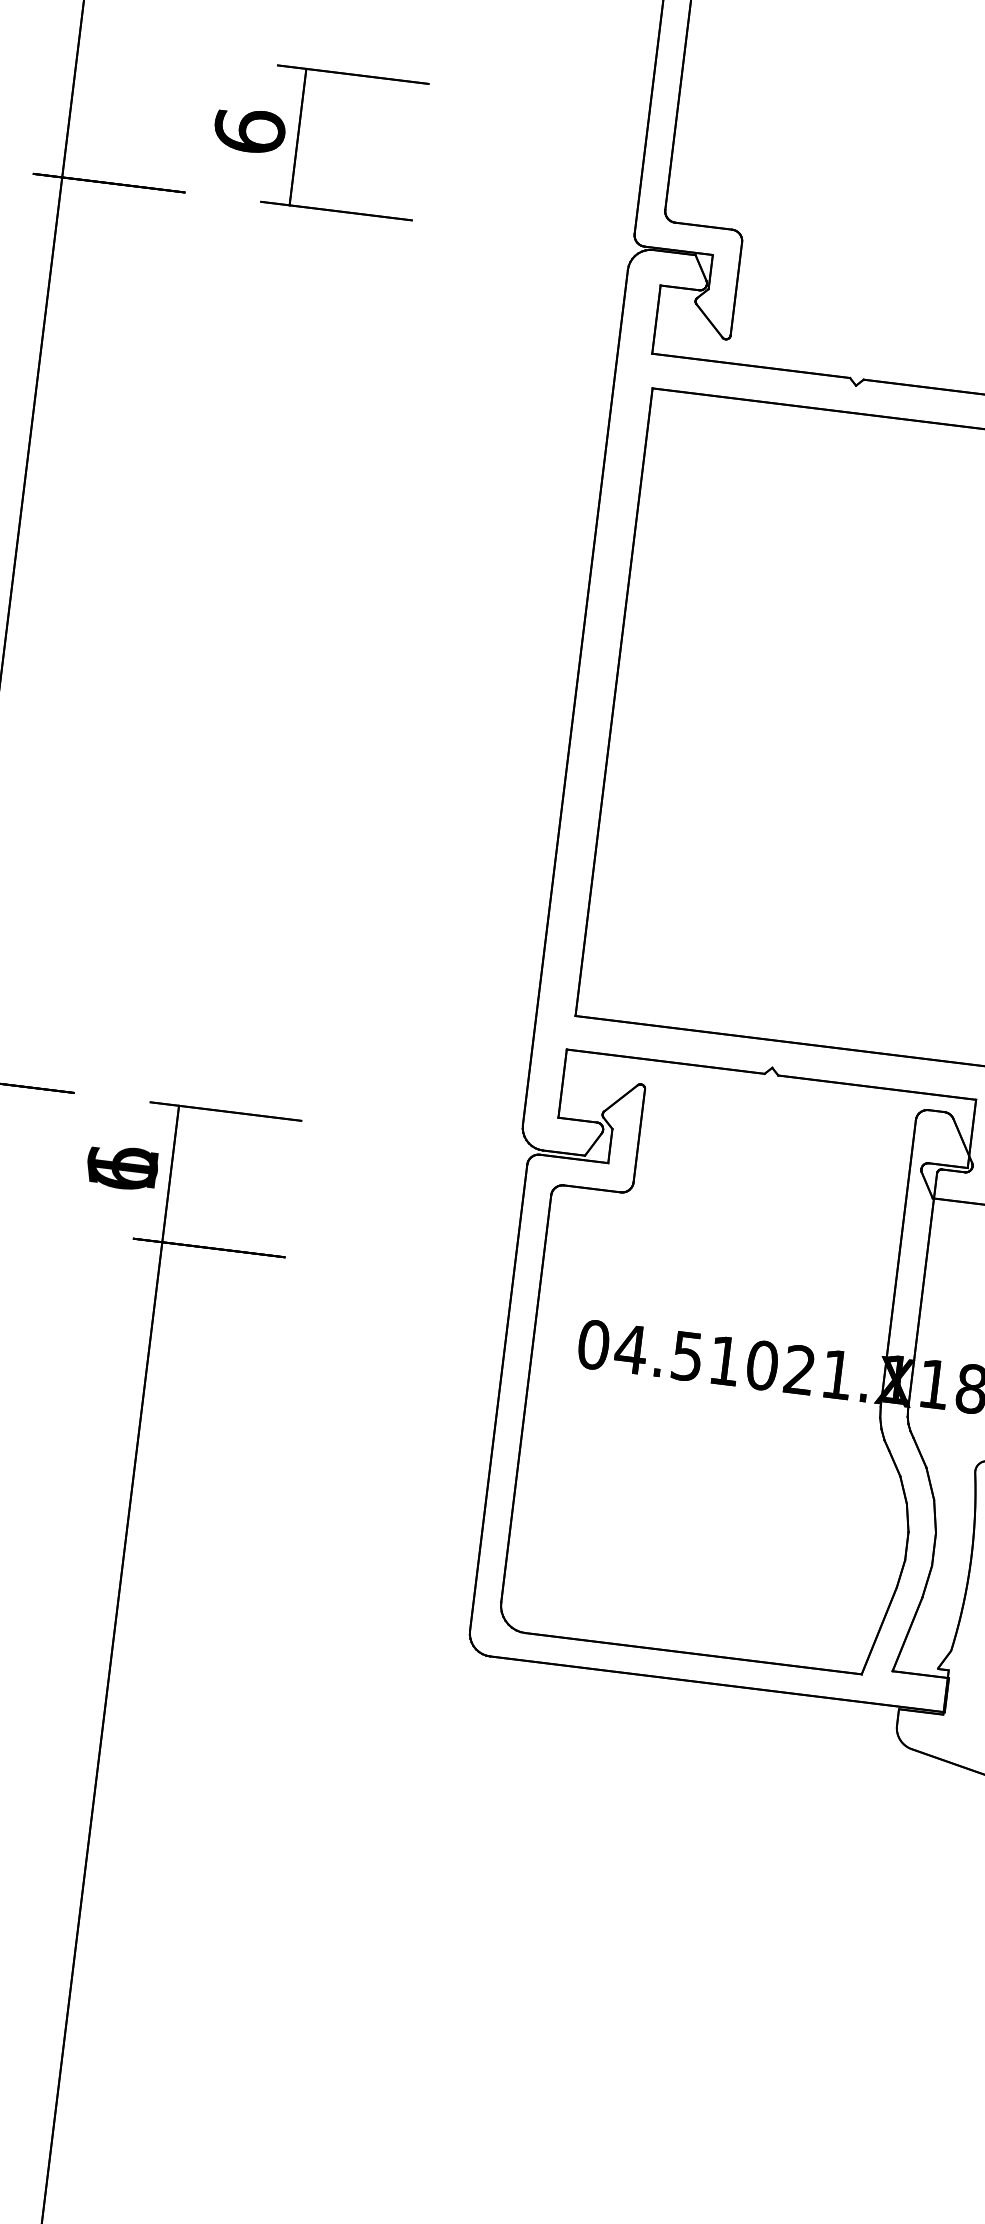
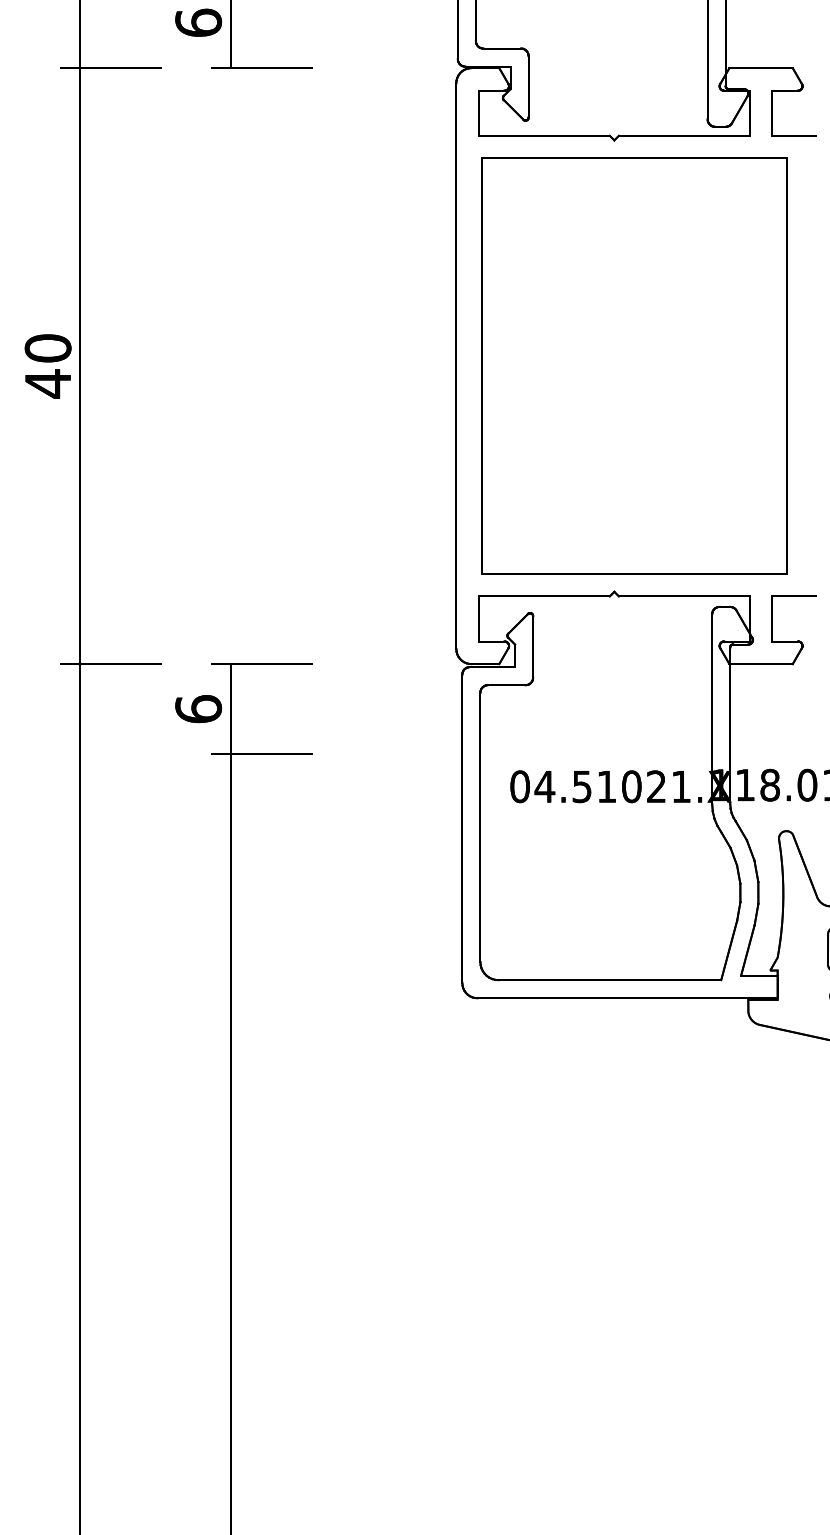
text: (122, 1166) -> (198, 708), 1 -> 6

